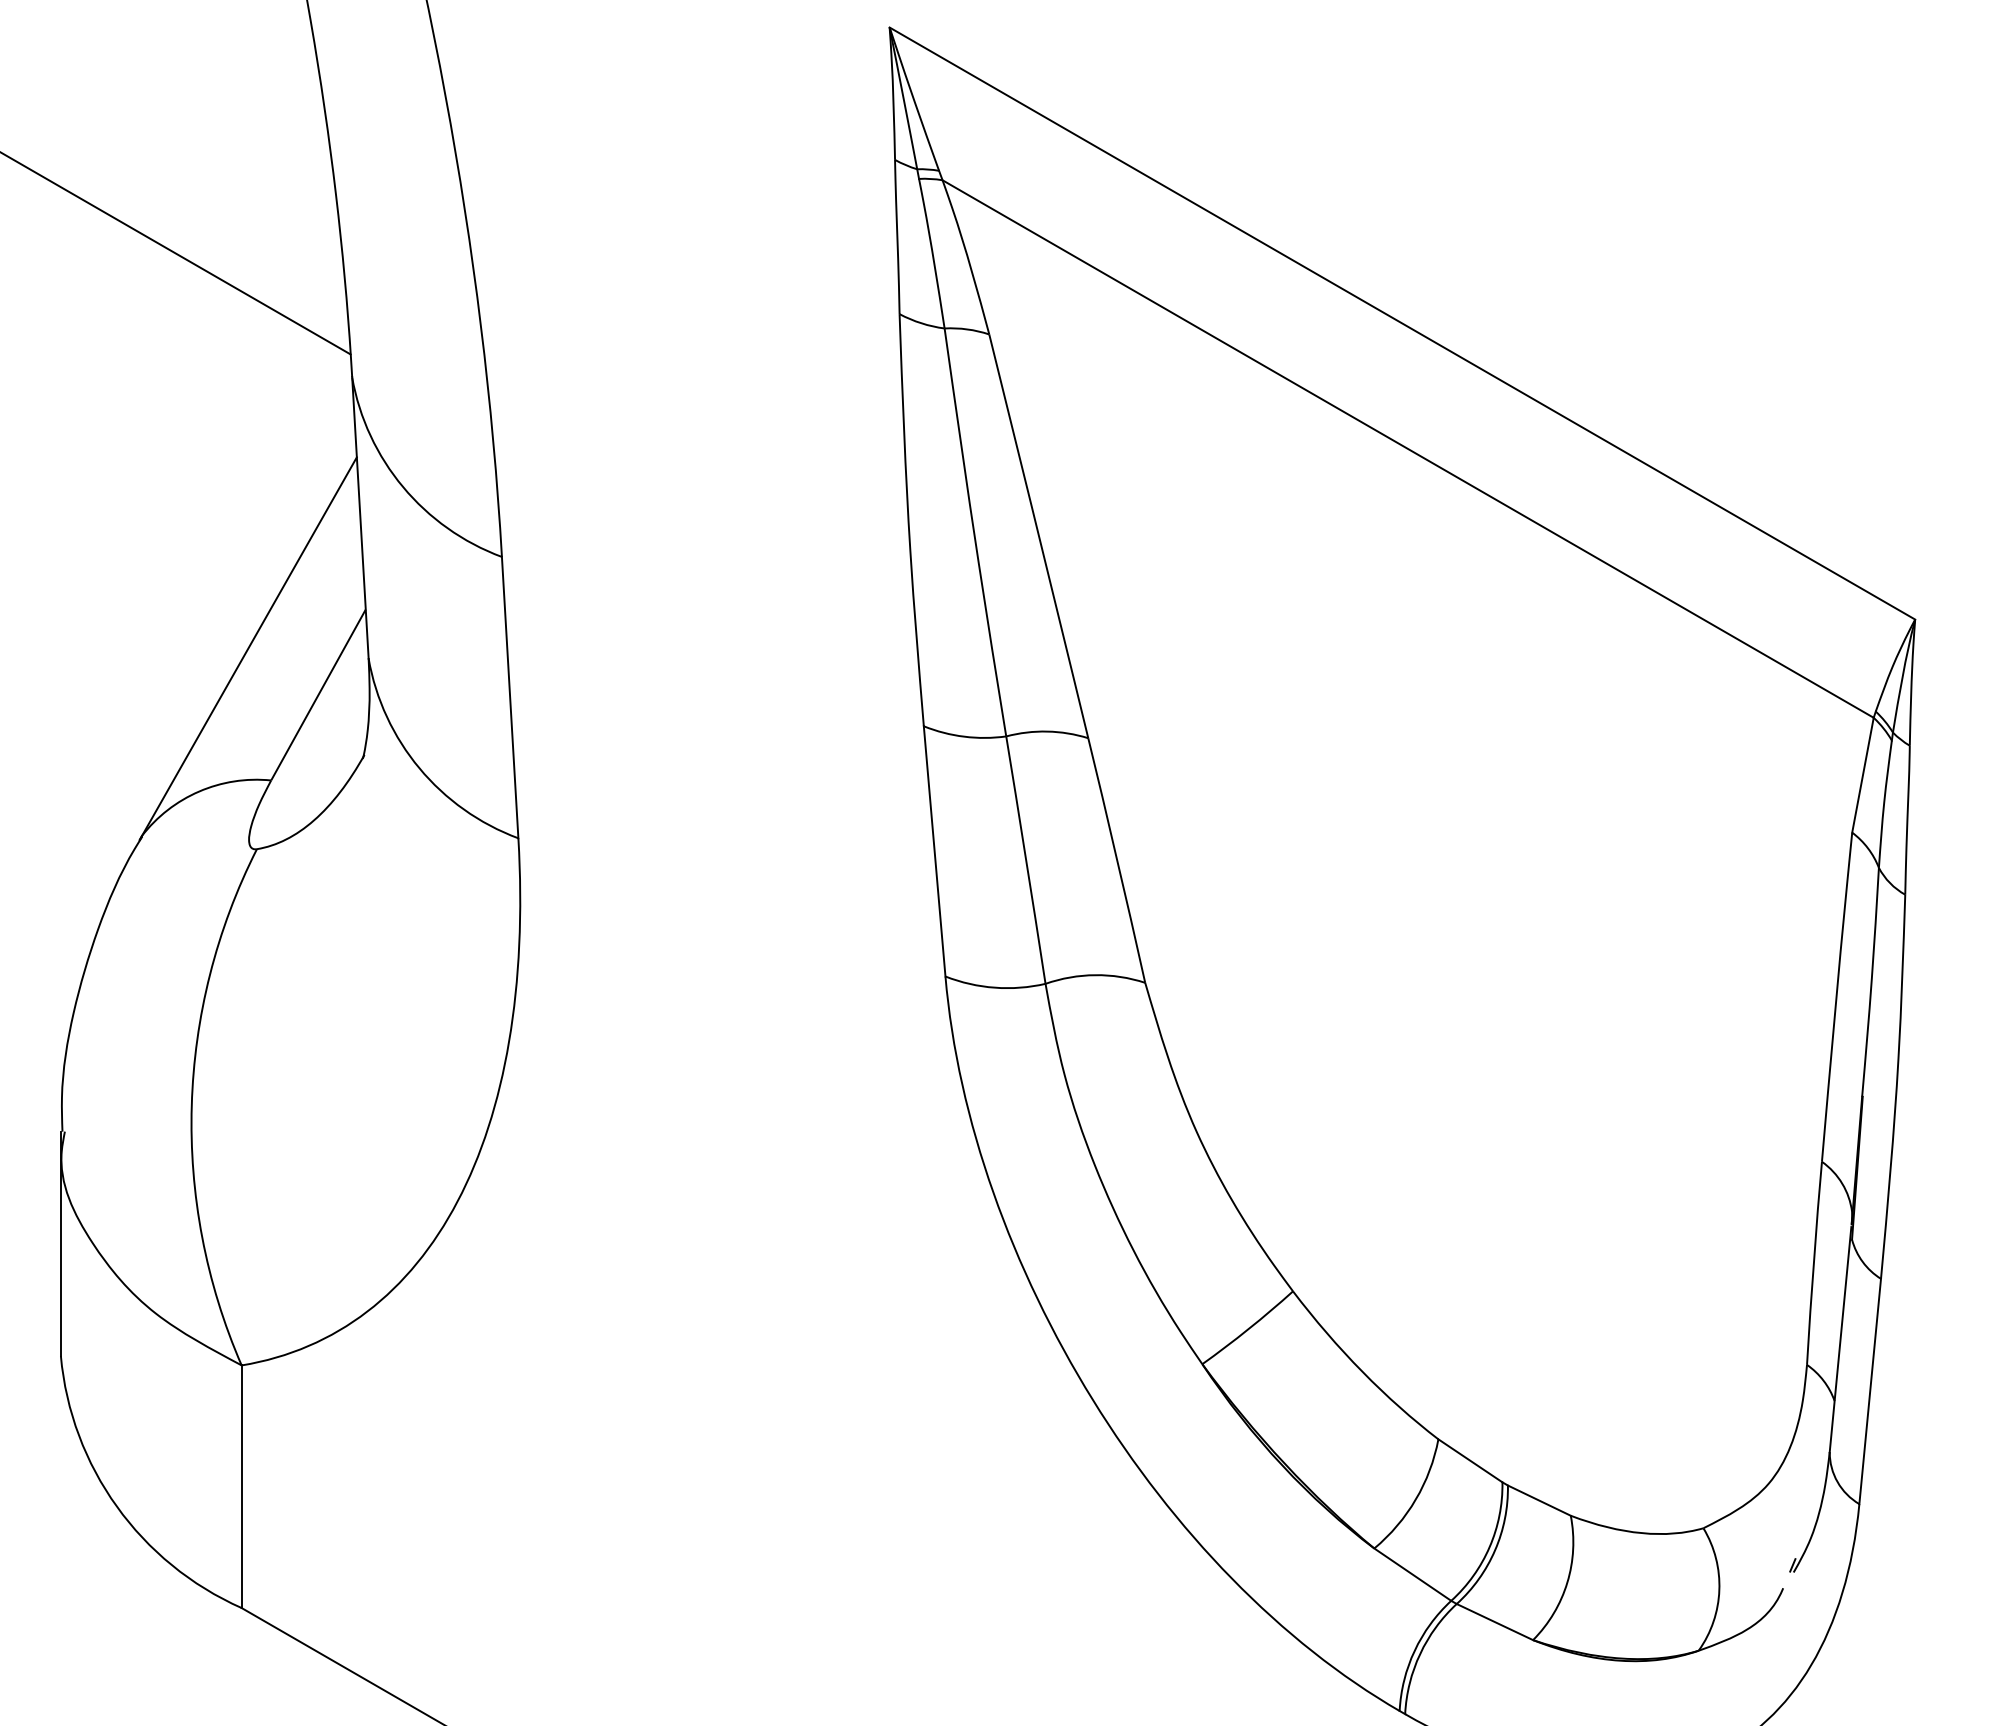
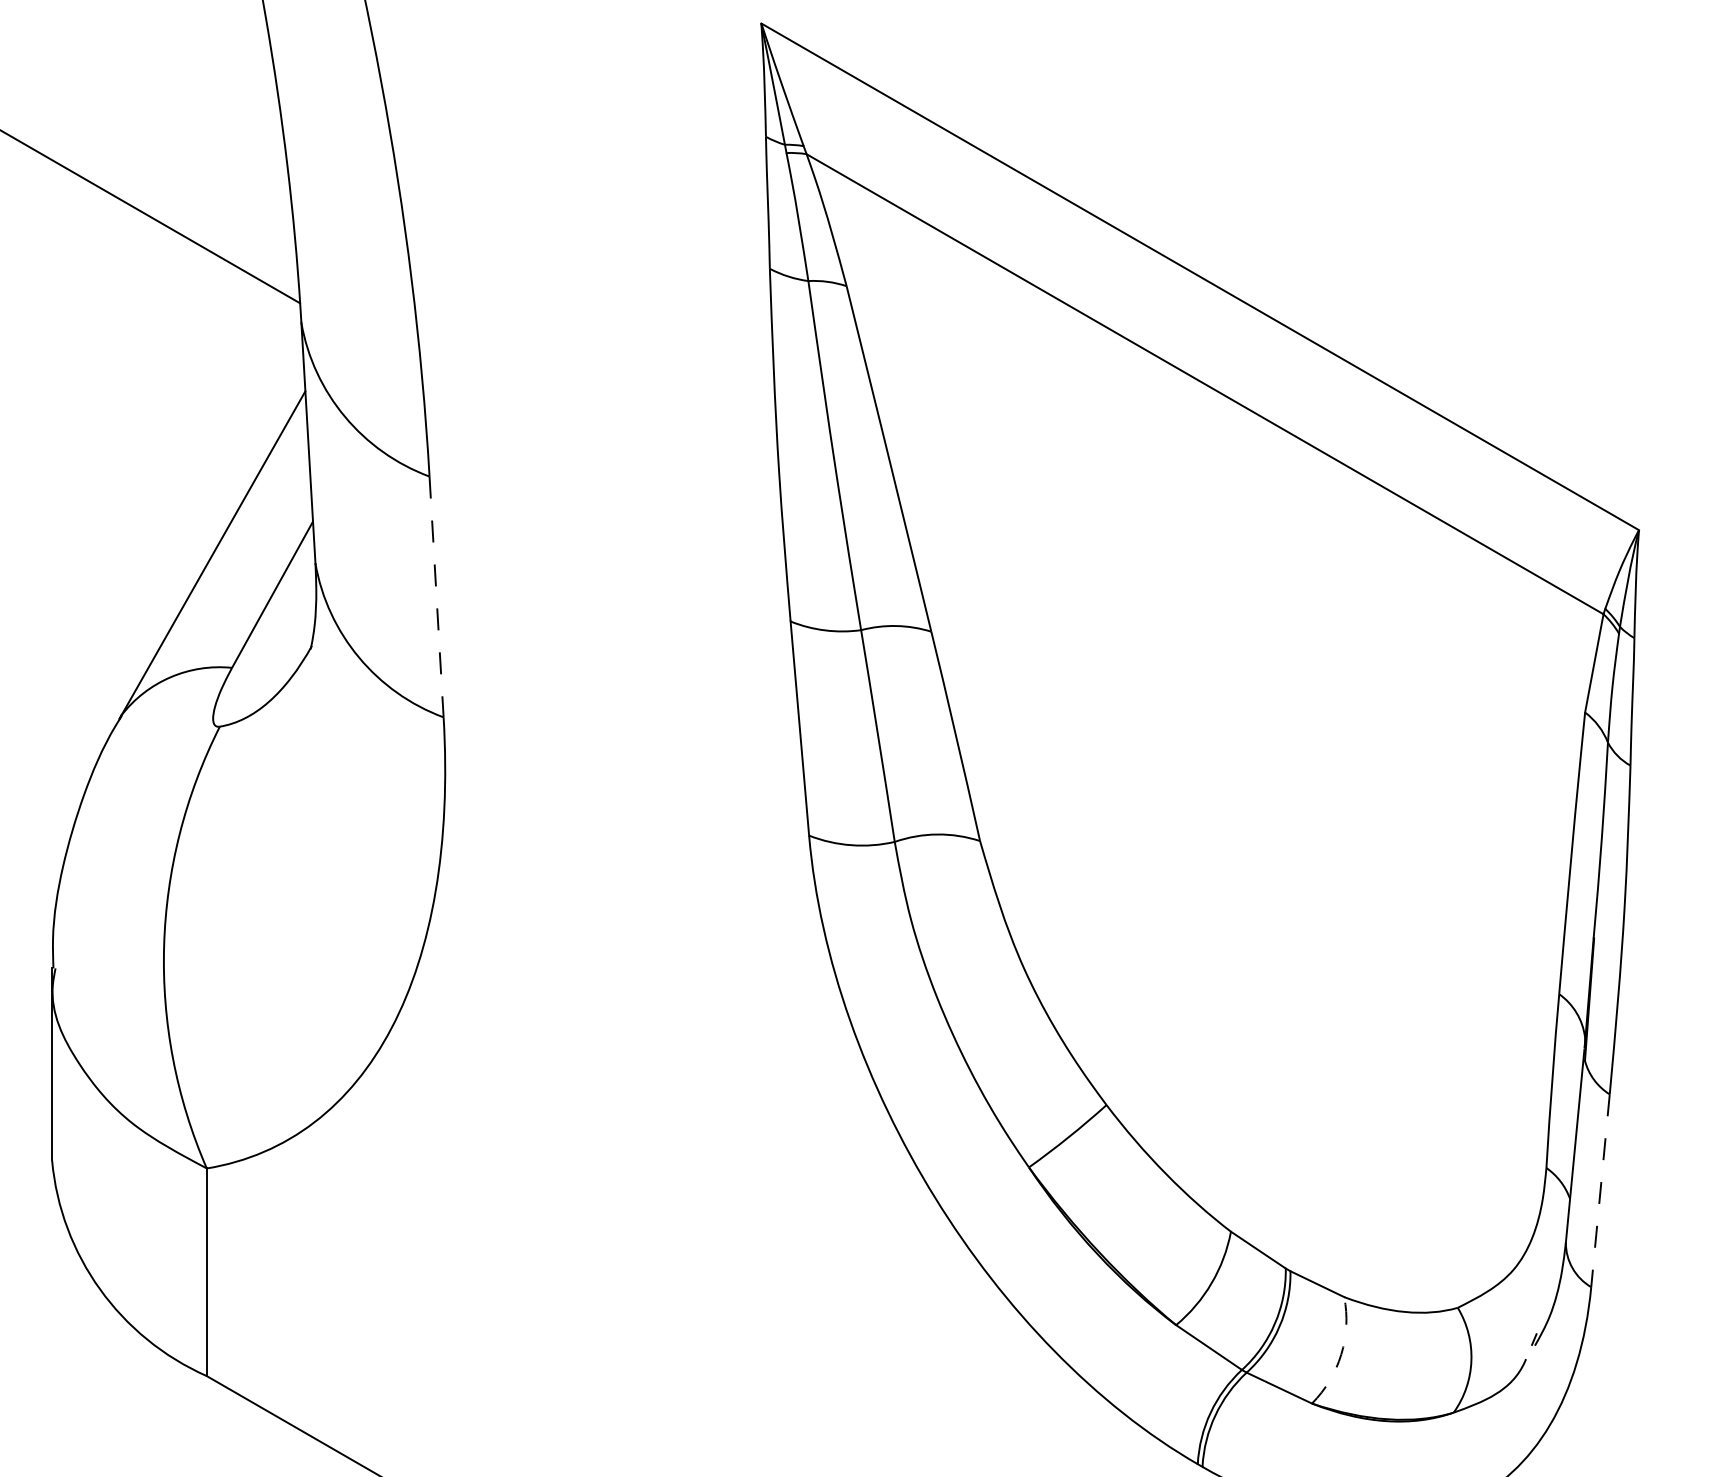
line: (510, 697) -> (436, 596), solid -> dashed
line: (1870, 1391) -> (1600, 1190), solid -> dashed
arc: (1567, 1582) -> (1341, 1354), solid -> dashed

